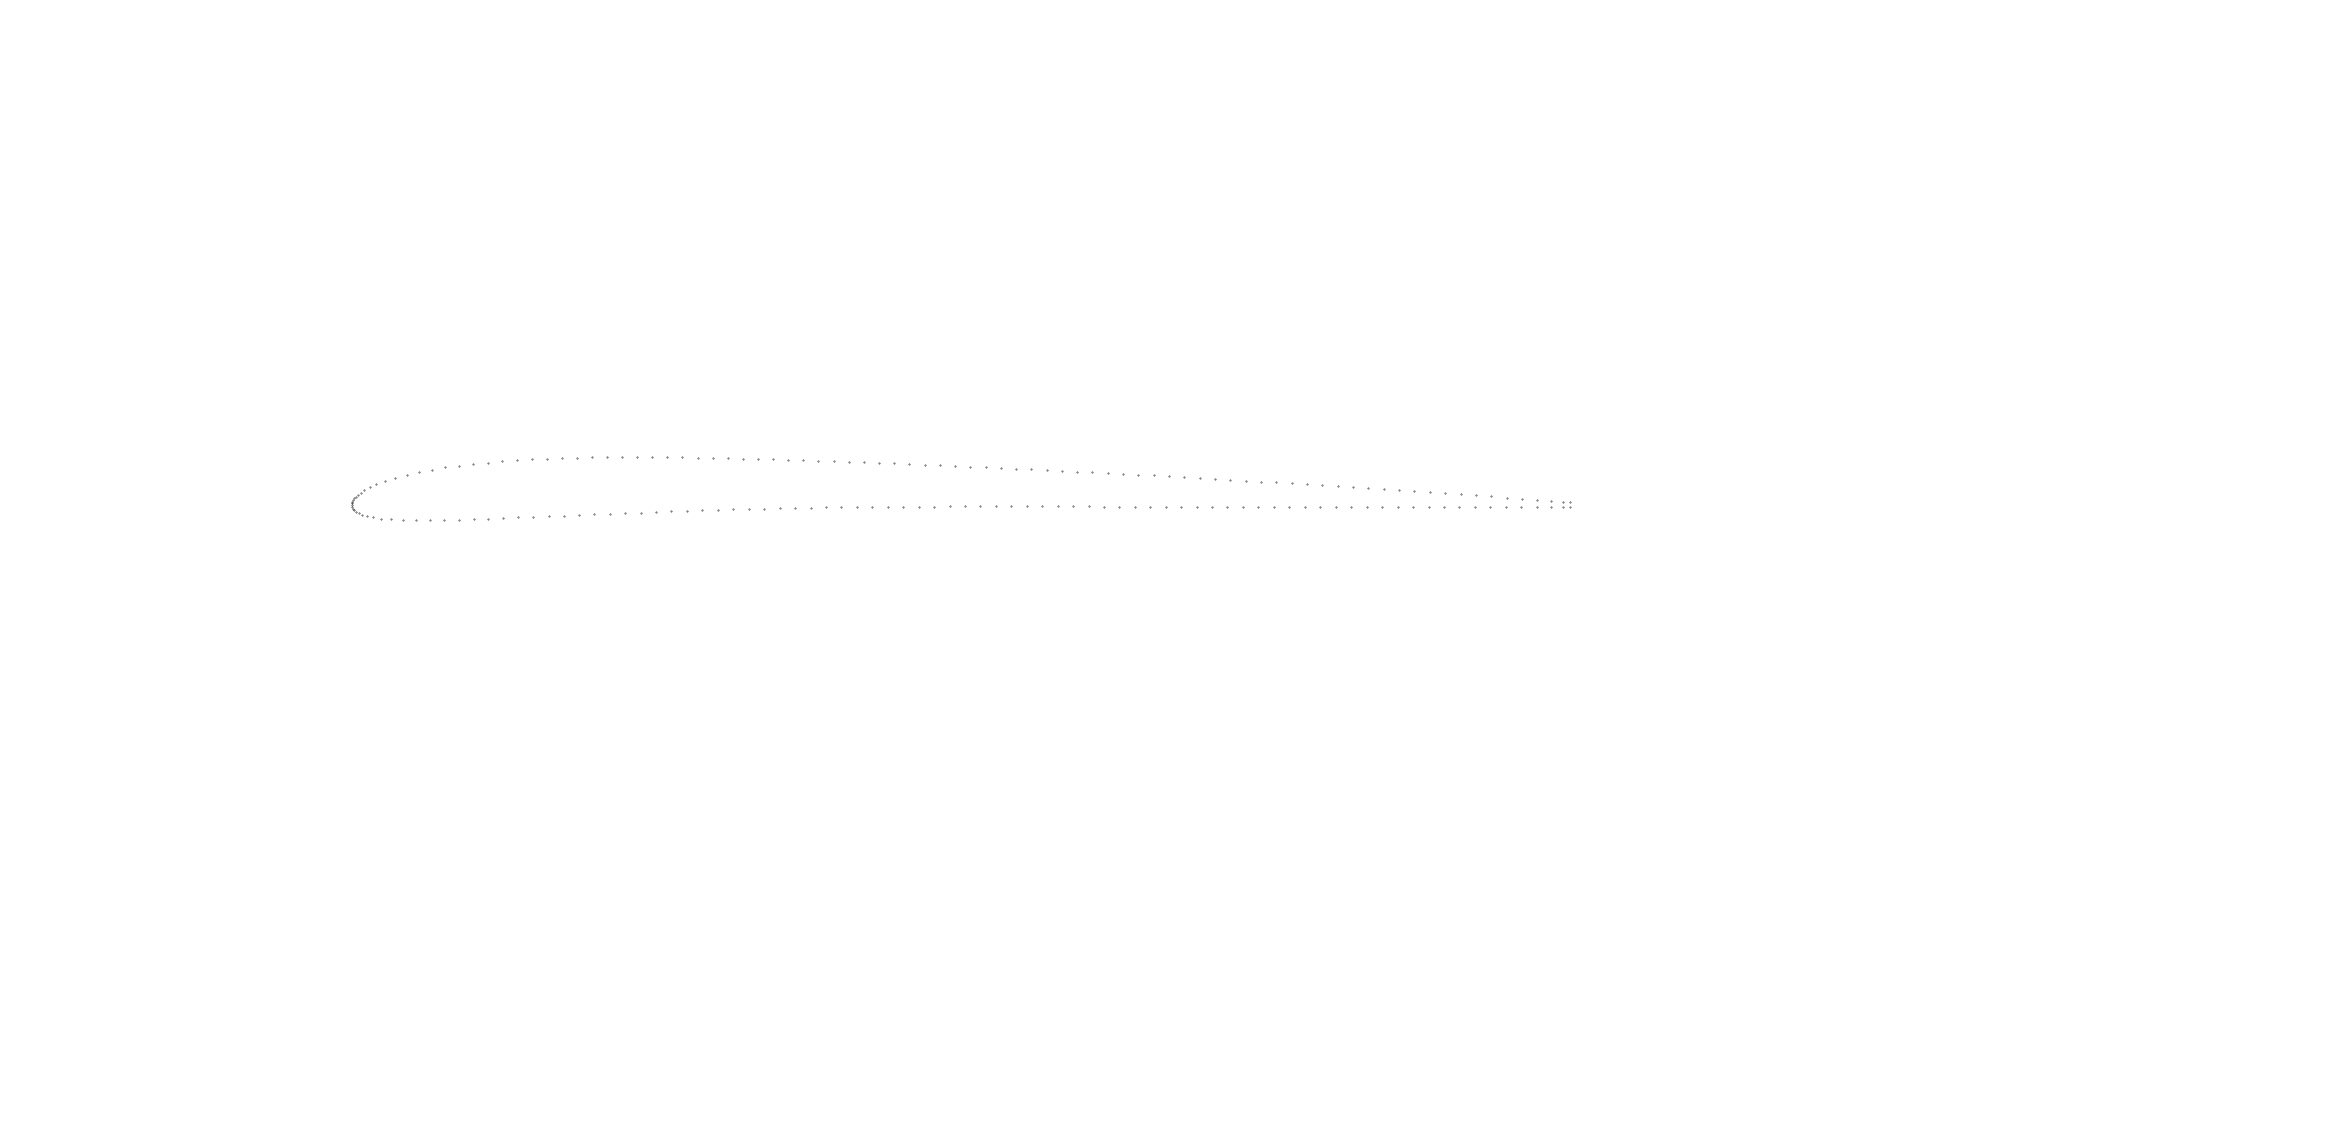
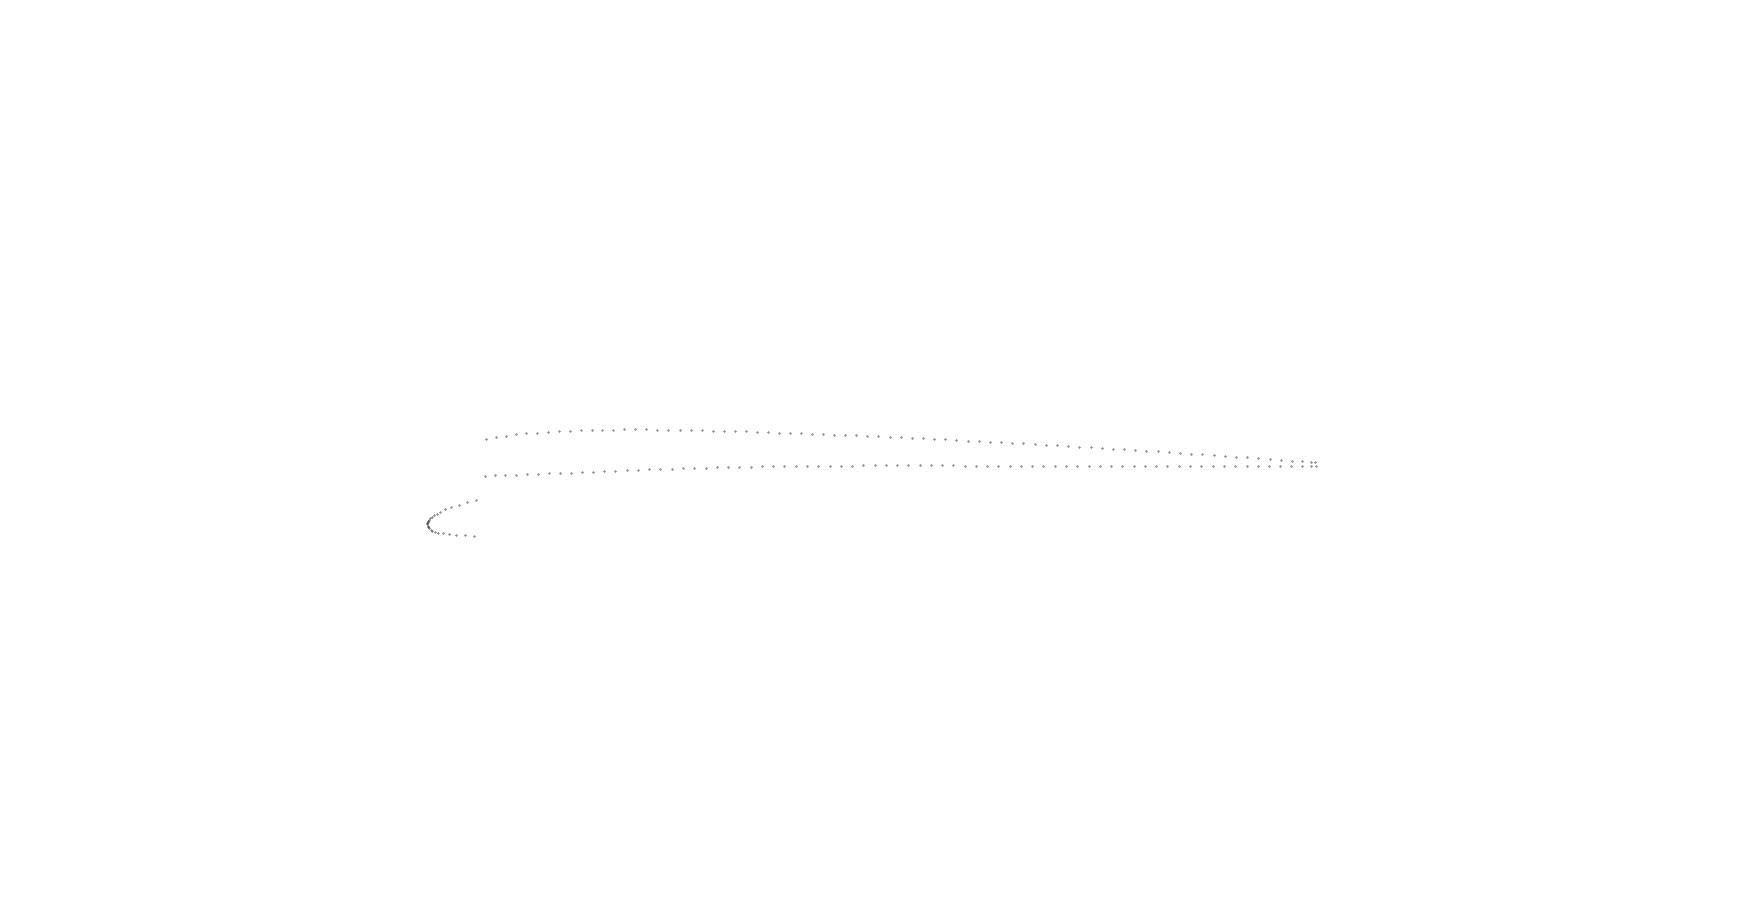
part: (384, 483) -> (451, 508), moved

